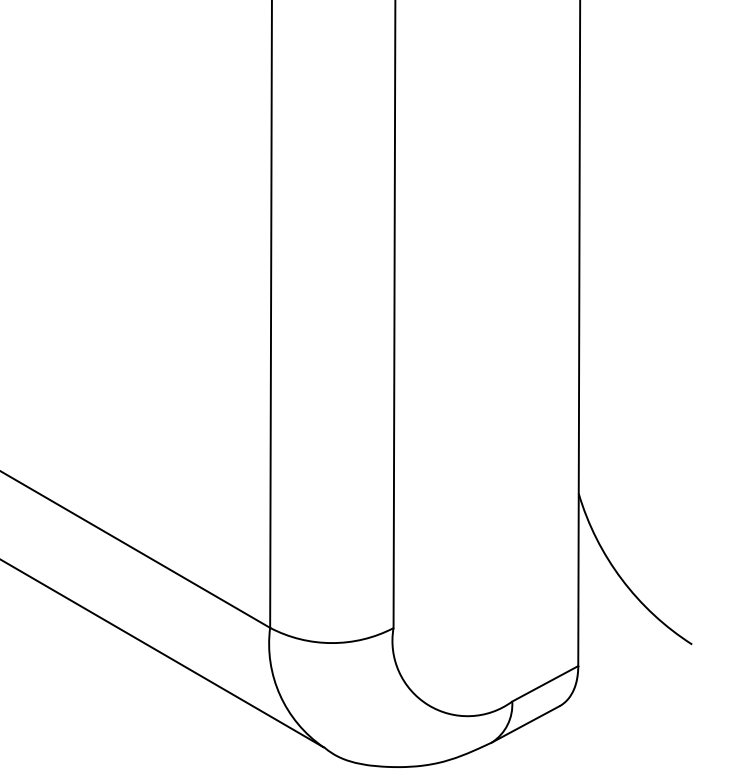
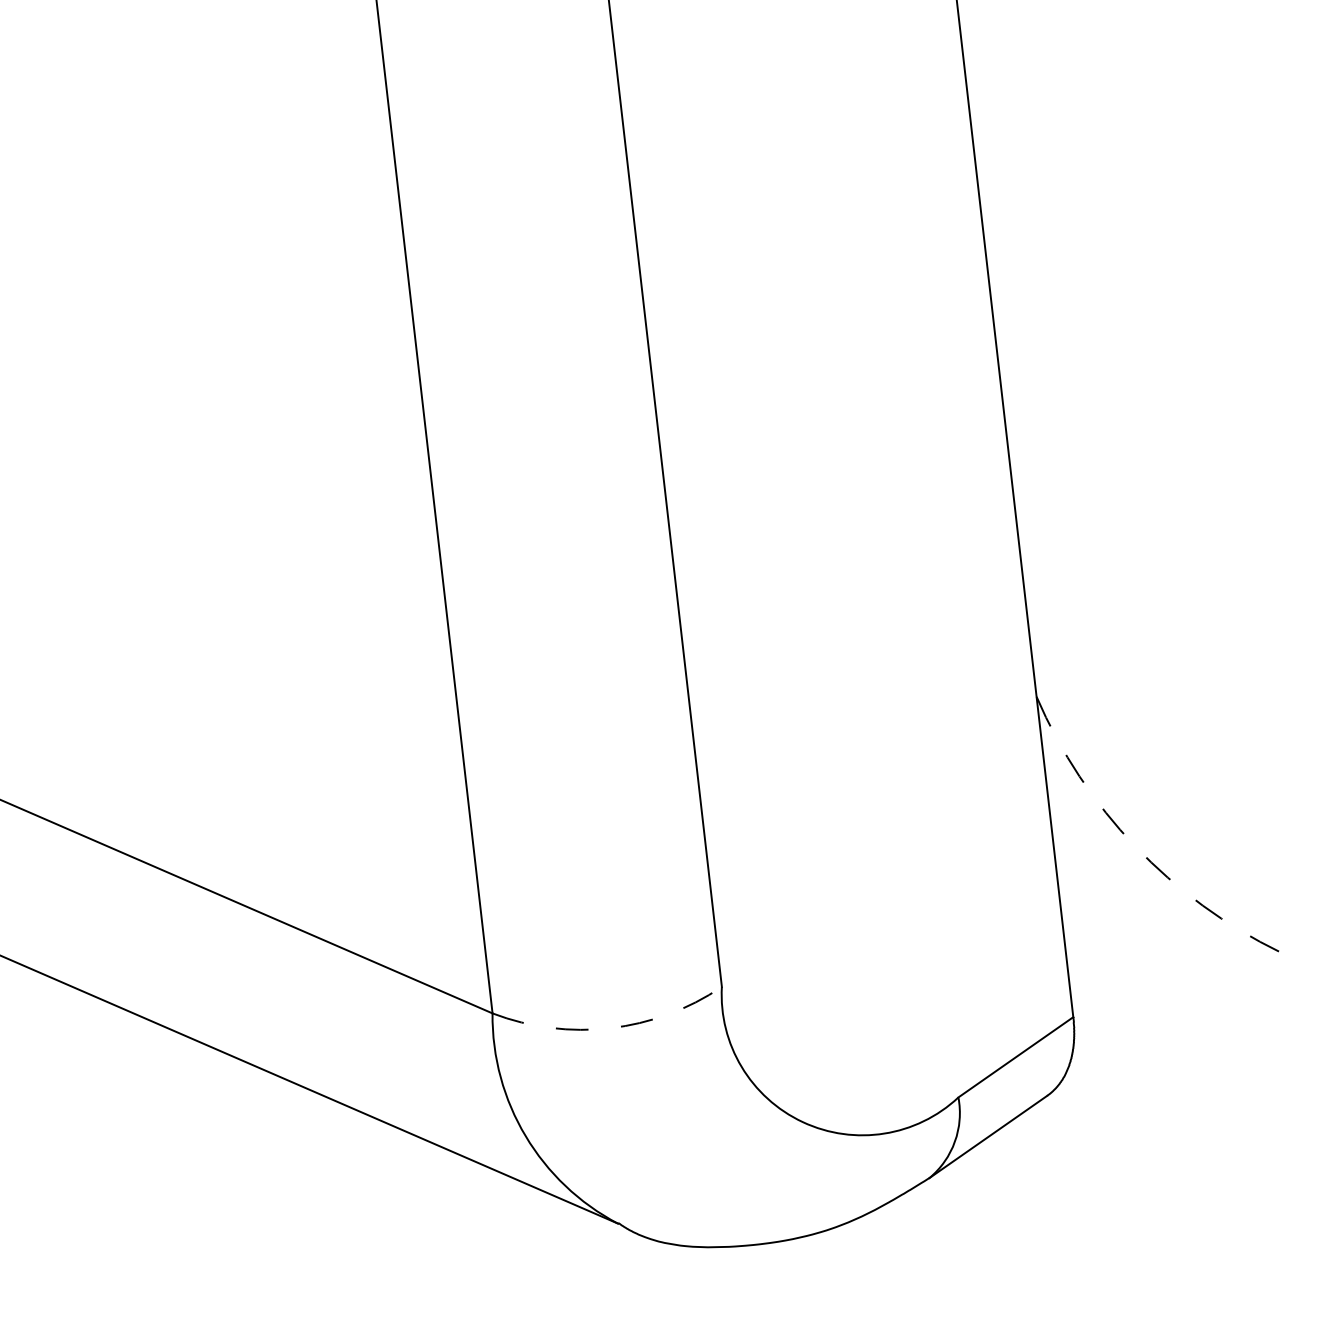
arc: (621, 579) -> (1134, 846), solid -> dashed
arc: (331, 643) -> (609, 1029), solid -> dashed

